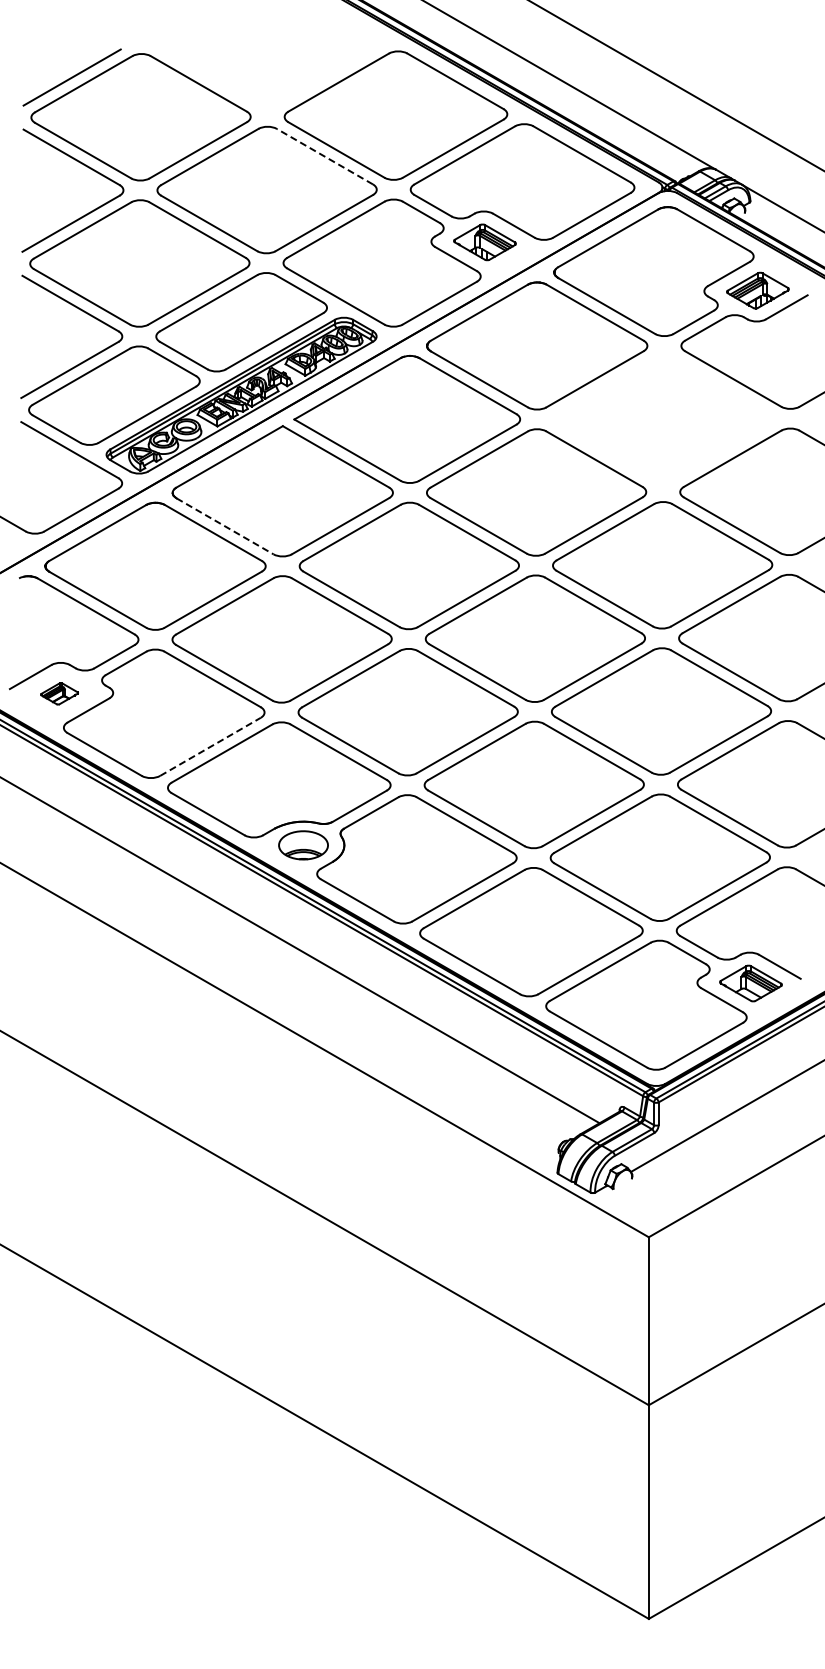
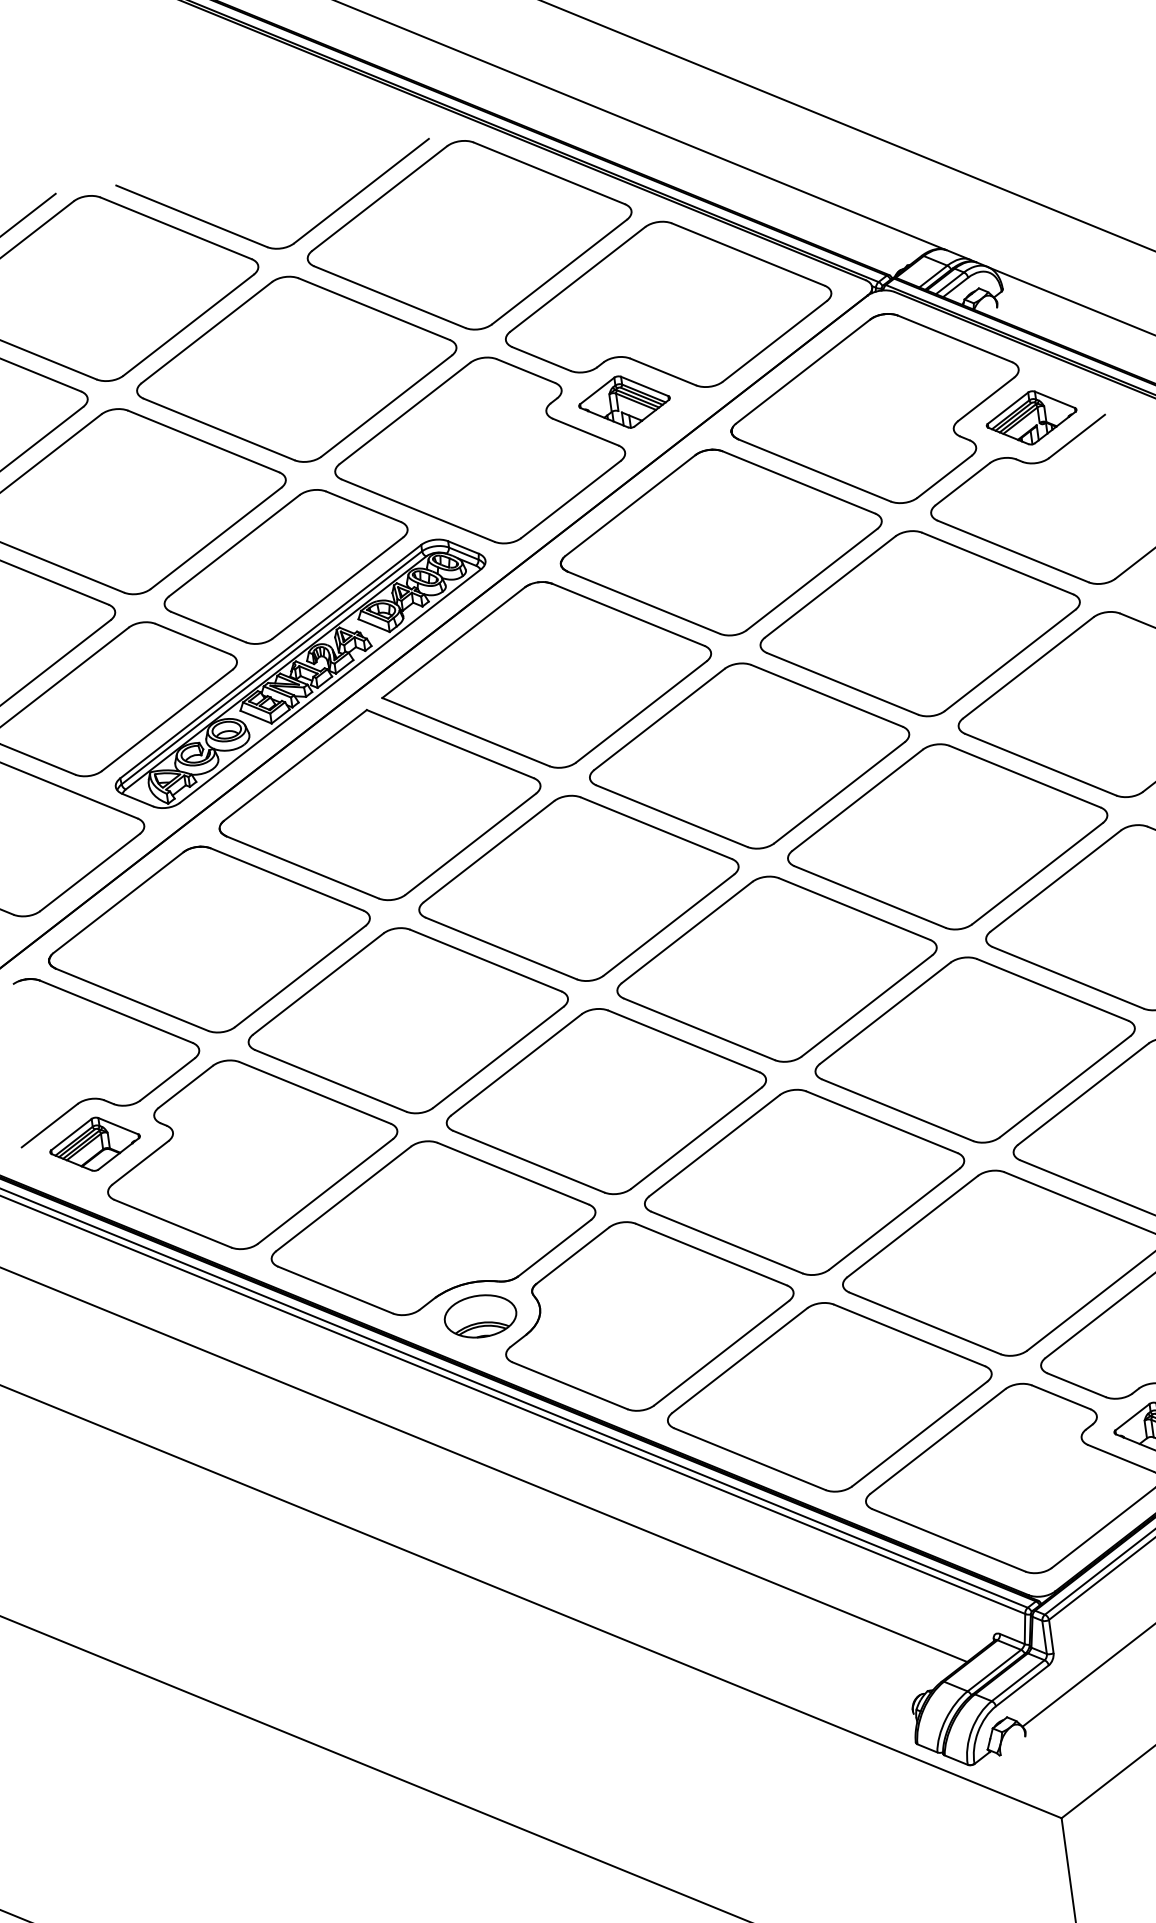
part: (285, 98) -> (305, 232), added
line: (324, 156) -> (373, 309), dashed -> solid
part: (663, 419) -> (919, 624), added
line: (225, 526) -> (303, 867), dashed -> solid
part: (59, 693) -> (94, 1143), size x1.67
line: (210, 746) -> (325, 1190), dashed -> solid

